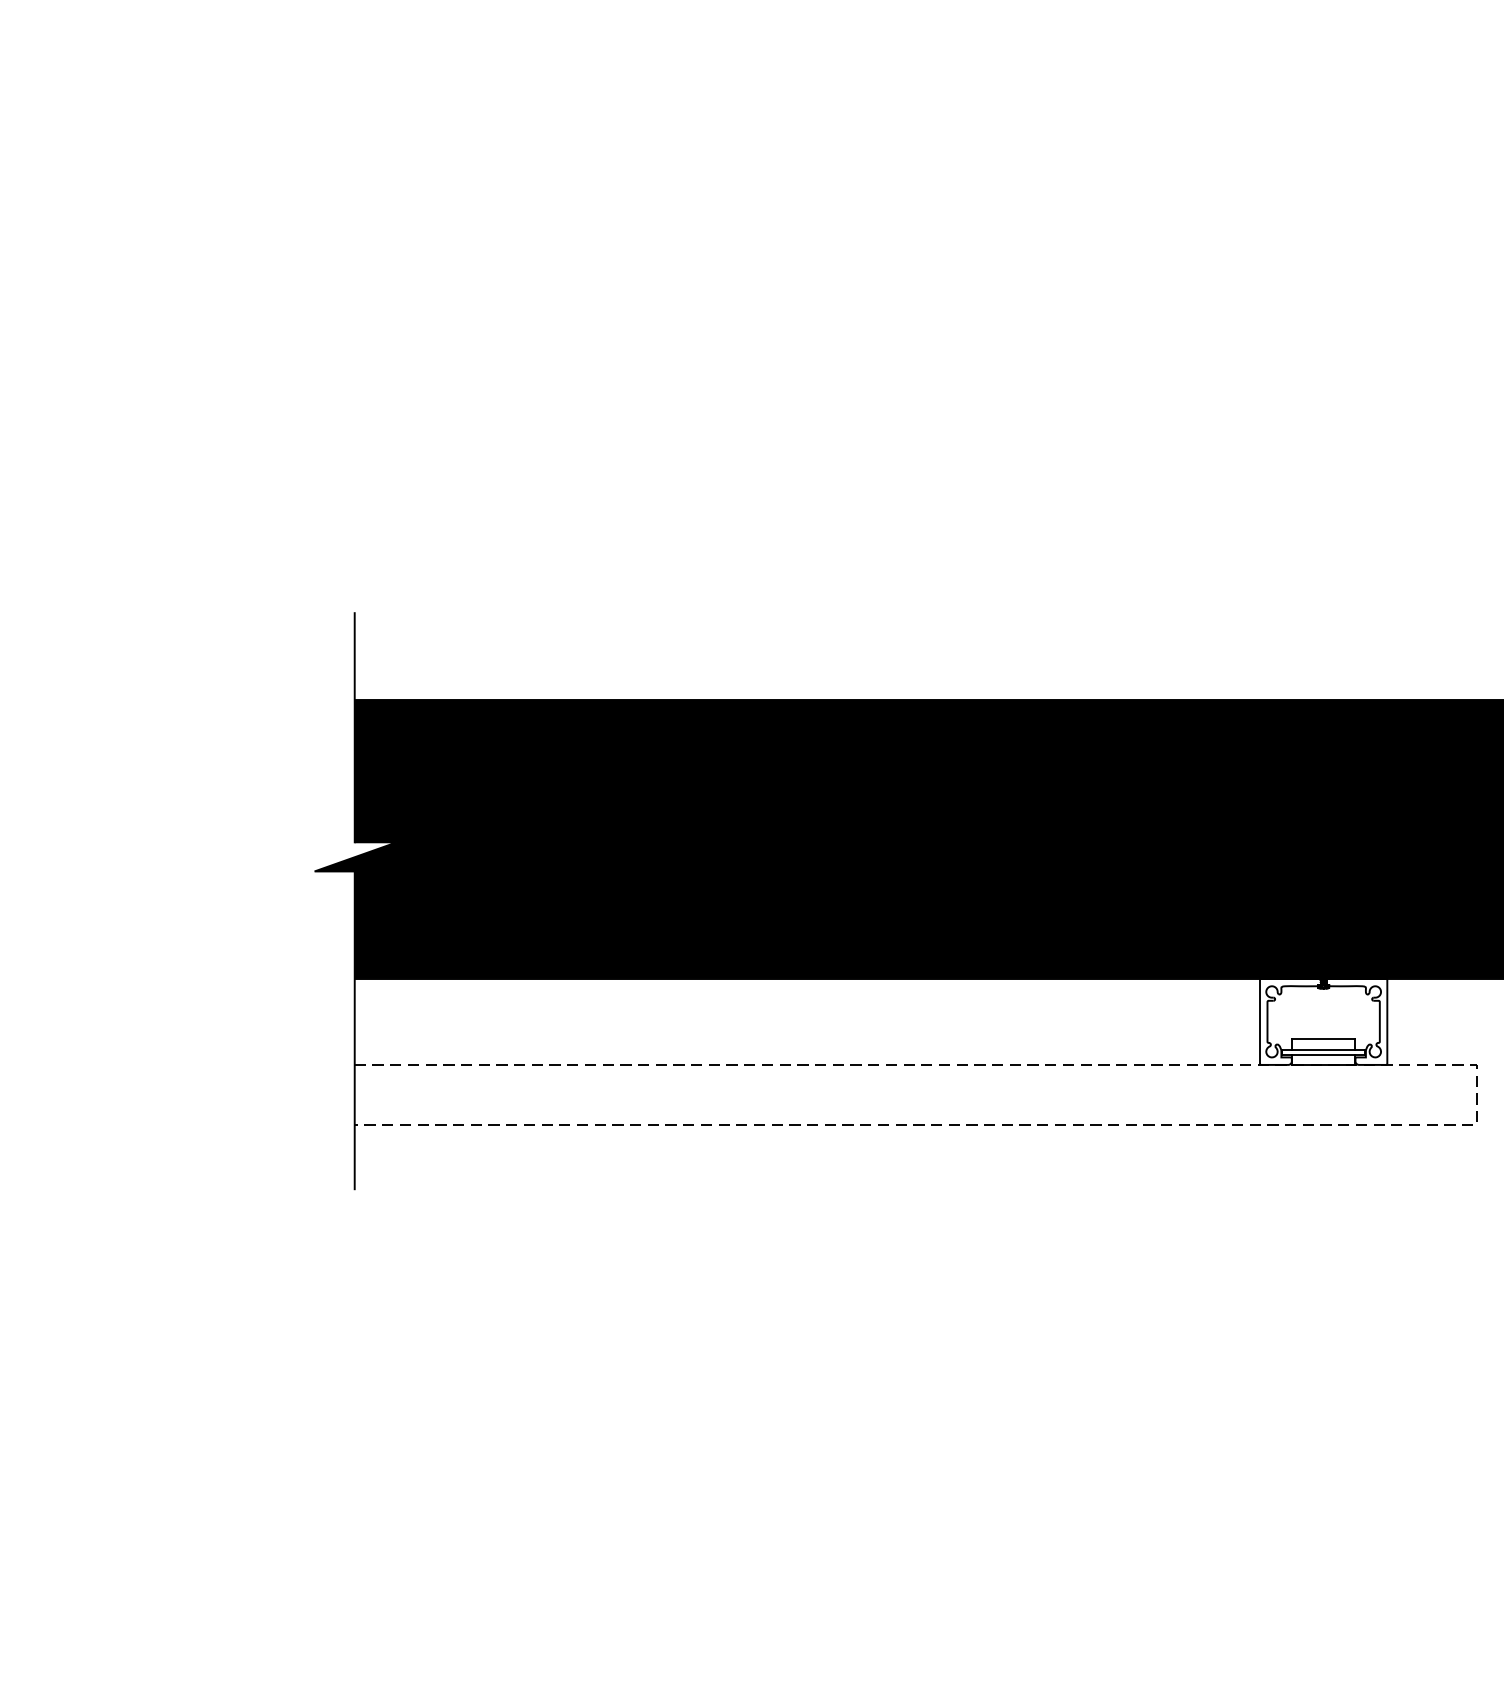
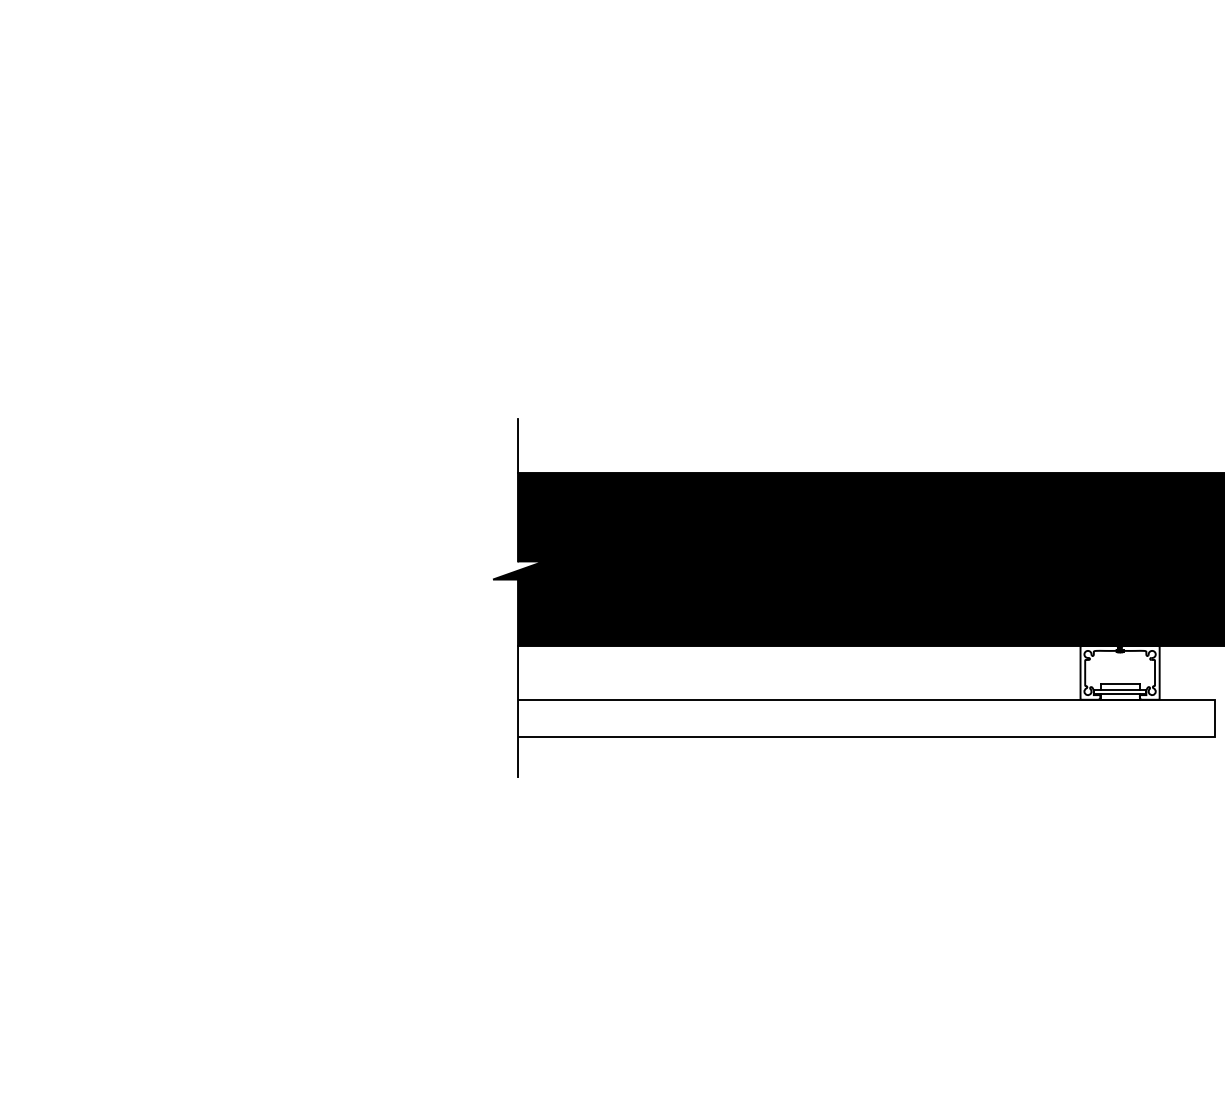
line: (1477, 1095) -> (1215, 718), dashed -> solid

